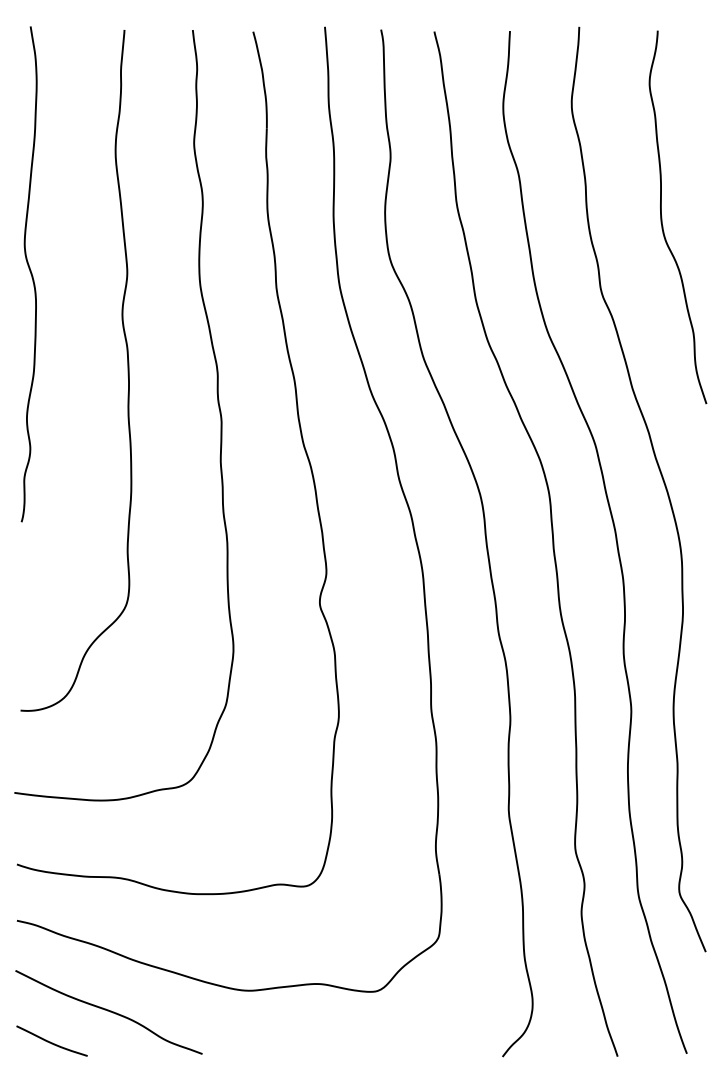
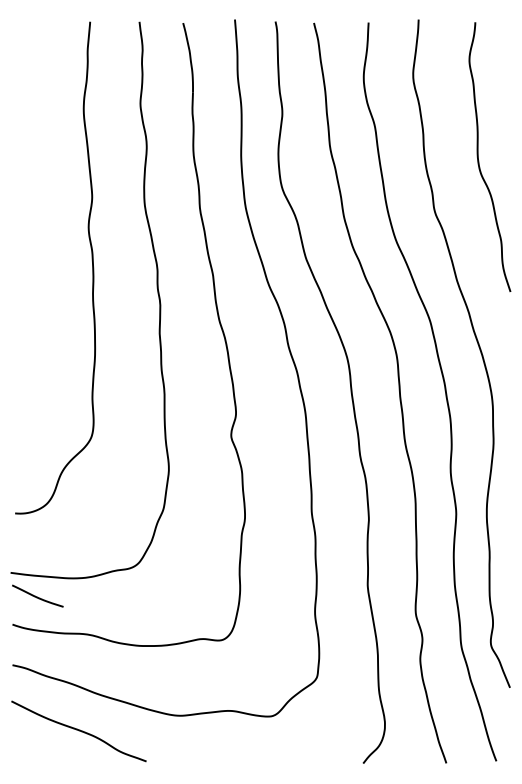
curve: (30, 274) -> (22, 198), removed
curve: (50, 1041) -> (36, 596), moved

